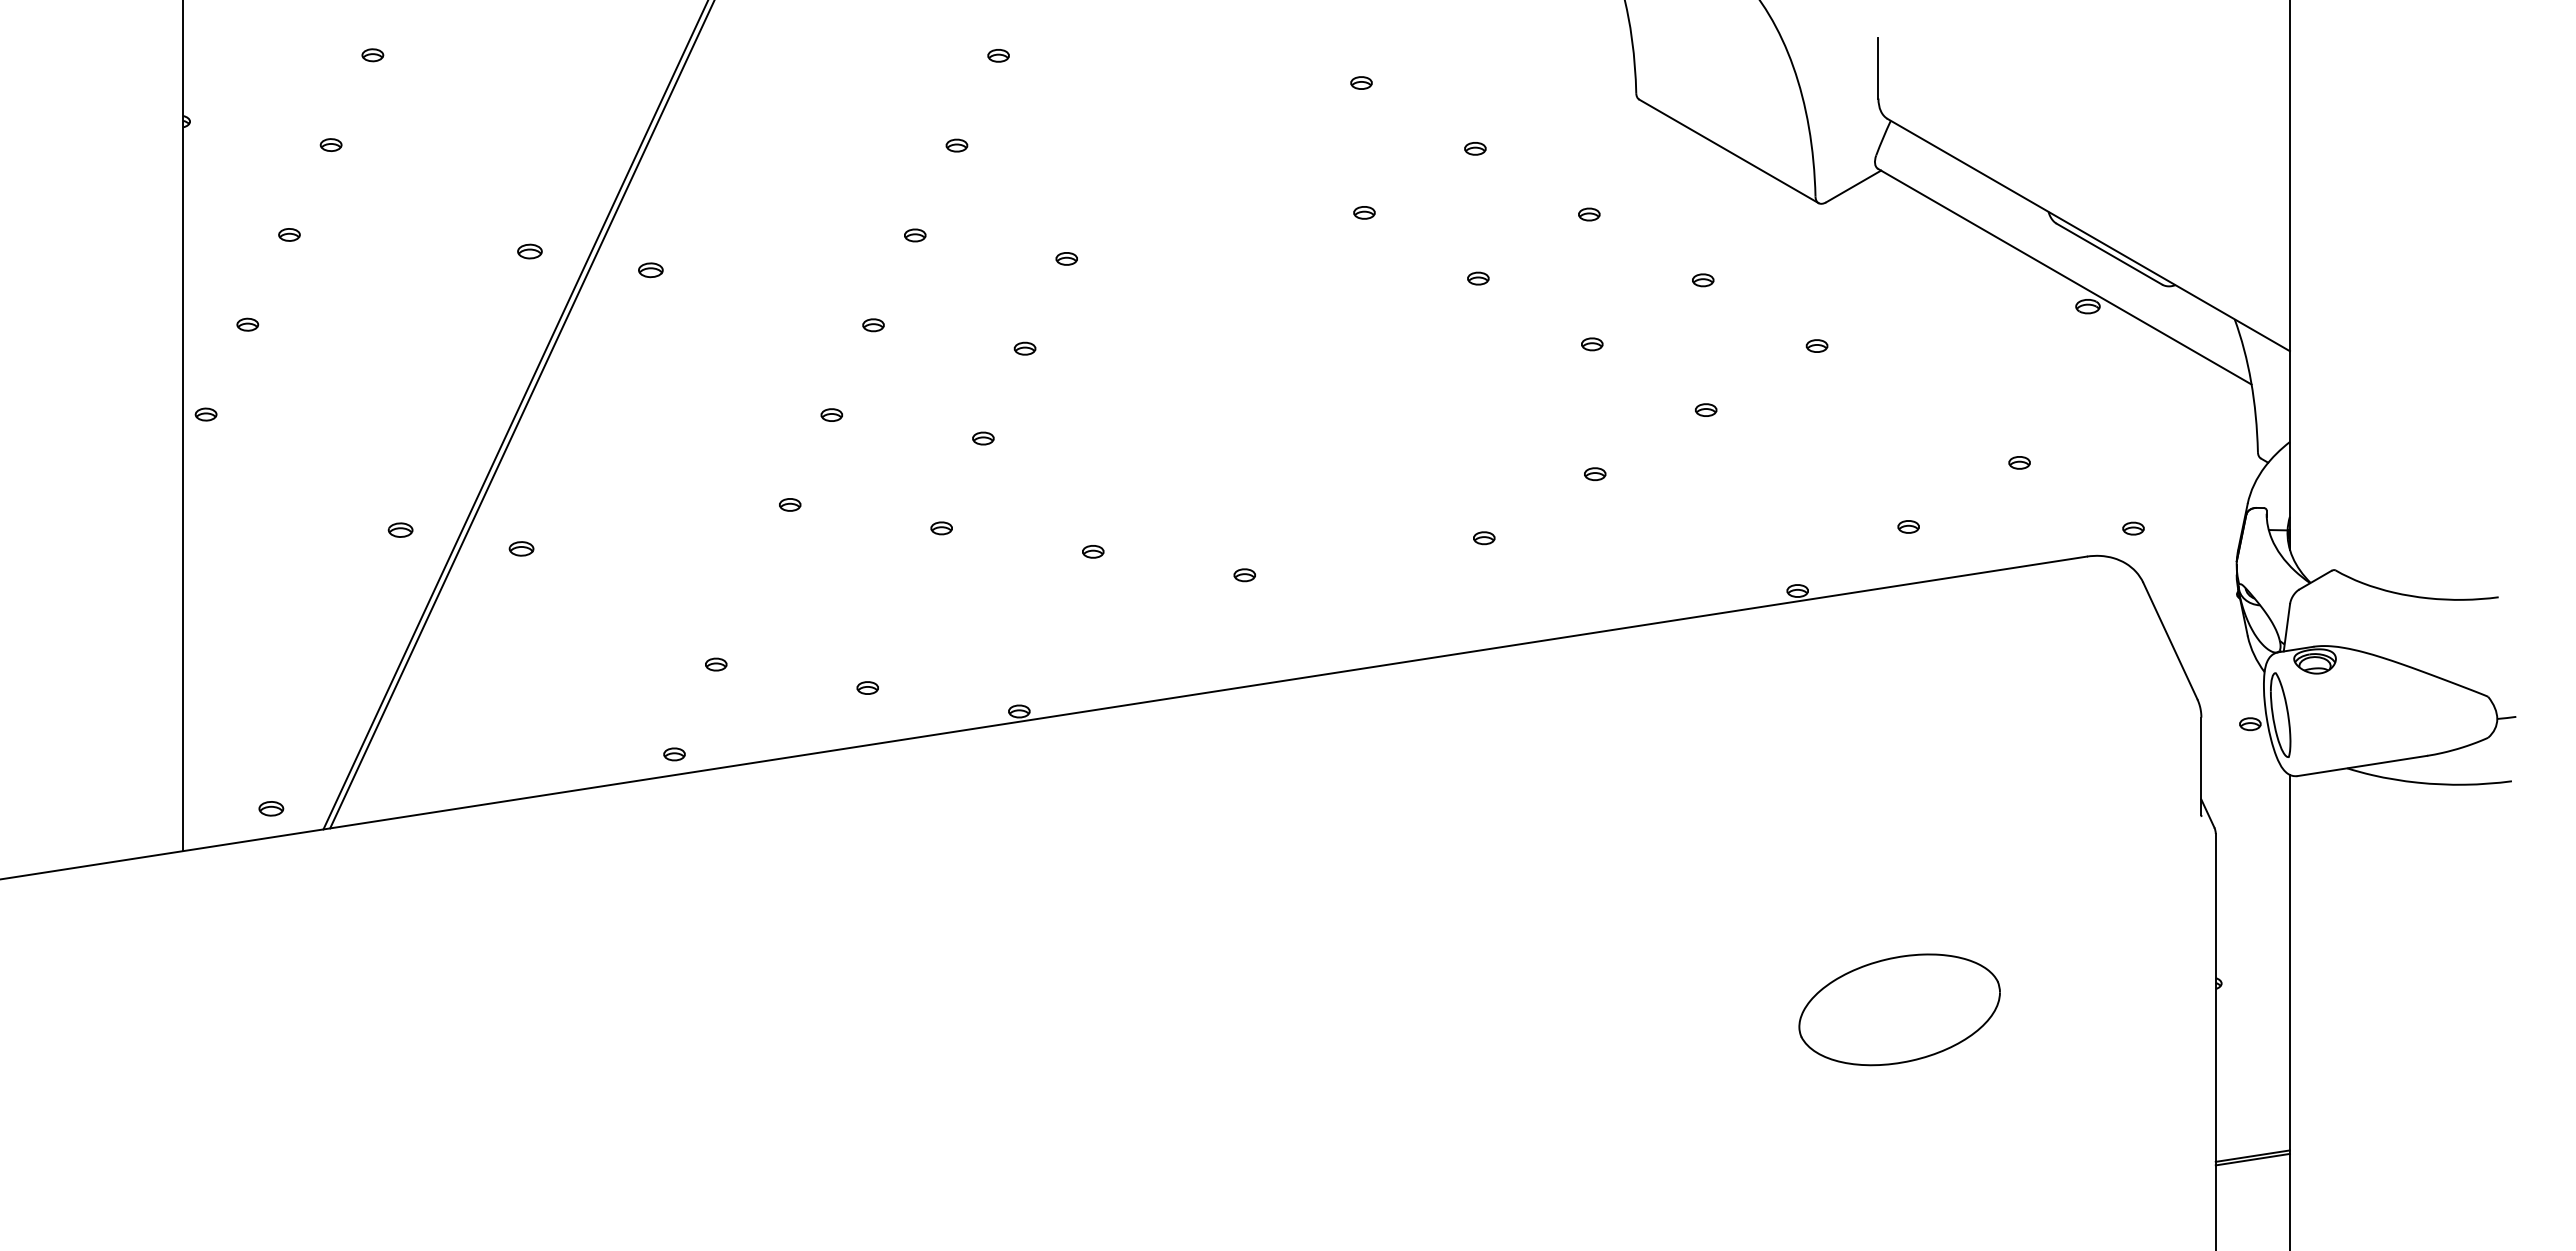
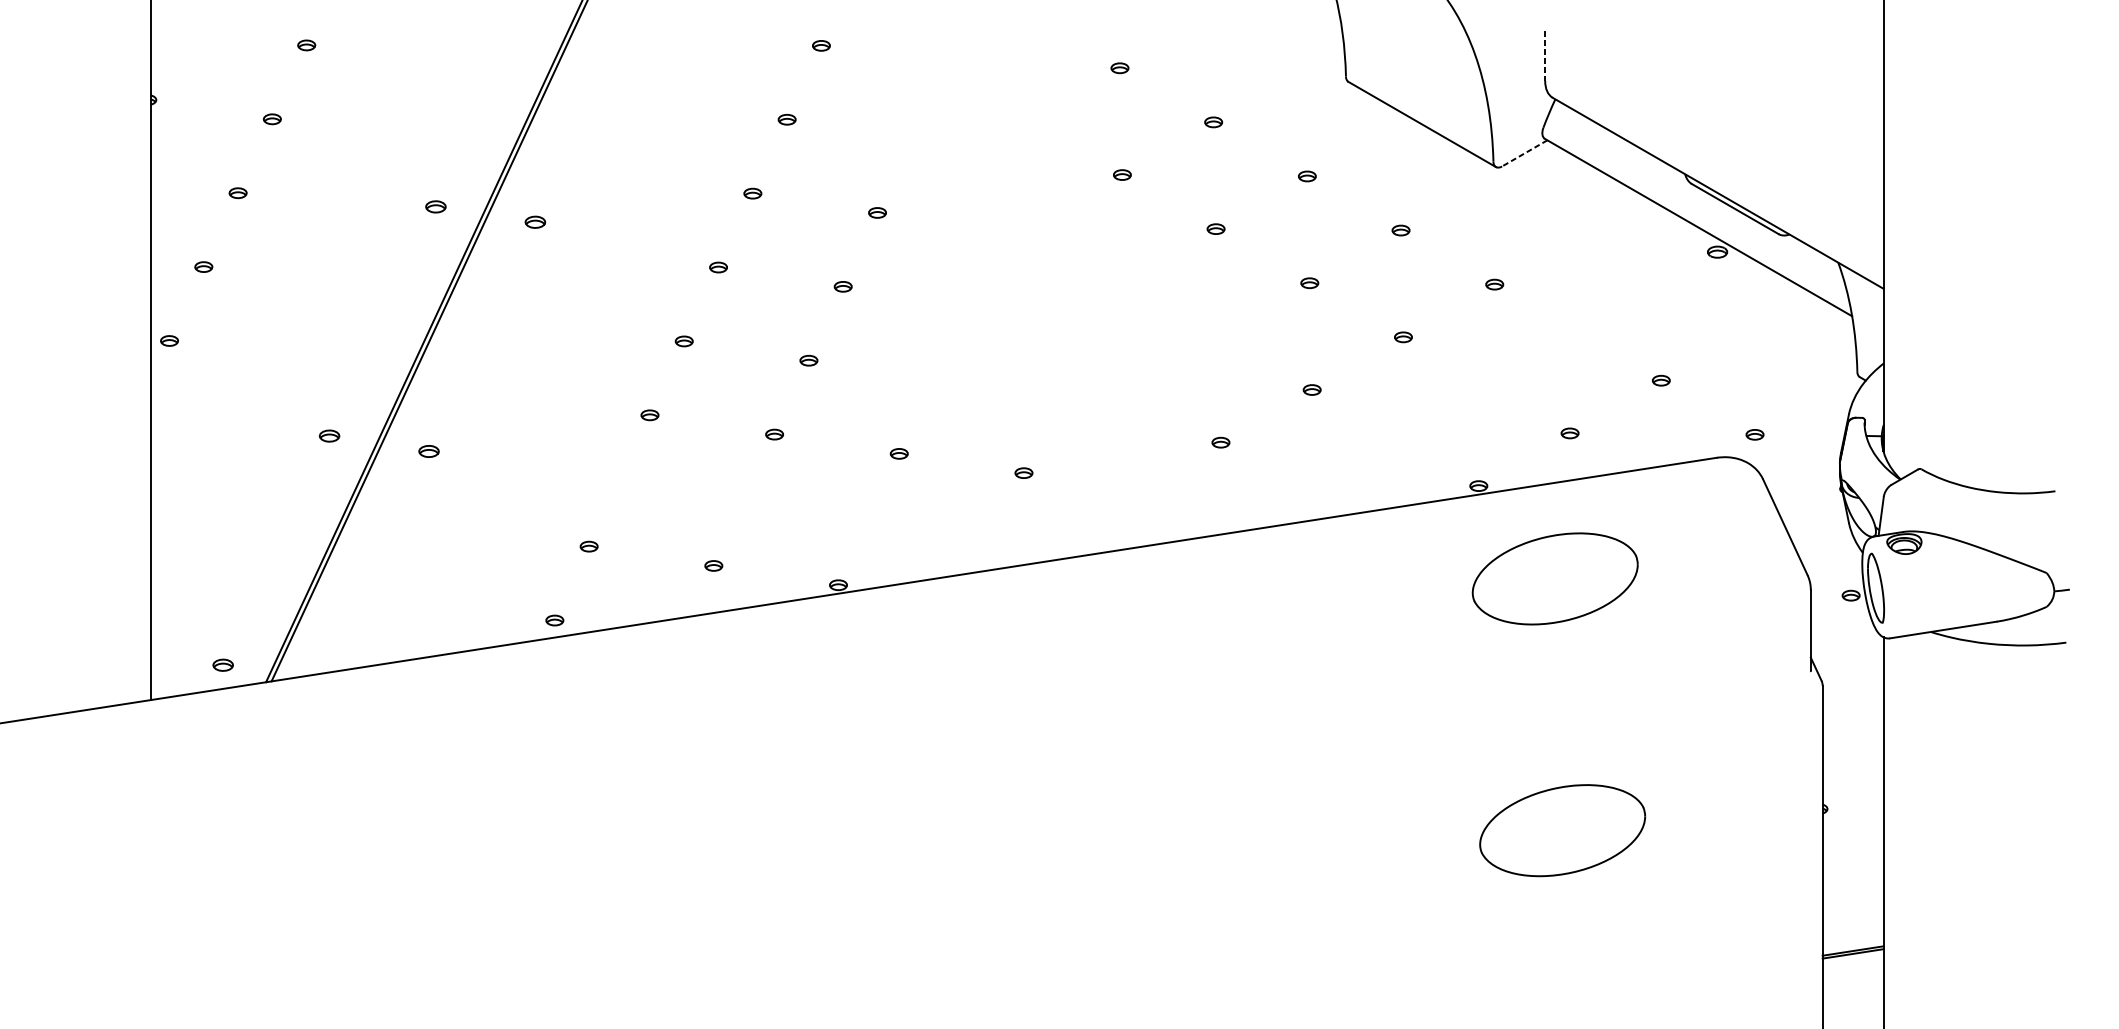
line: (1878, 68) -> (1545, 56), solid -> dashed
line: (1853, 186) -> (1524, 153), solid -> dashed
part: (1890, 703) -> (1555, 578), added

